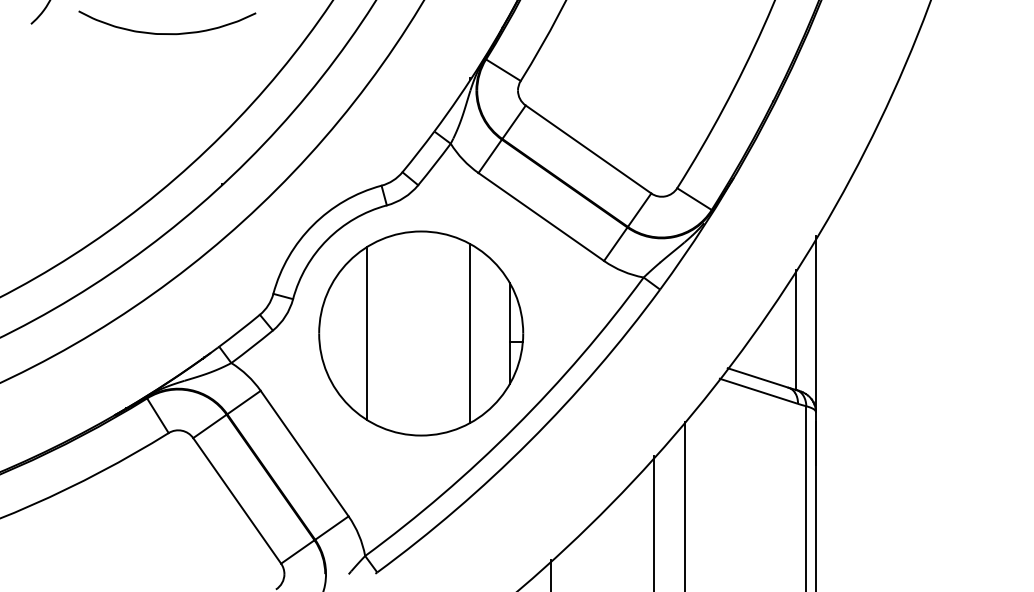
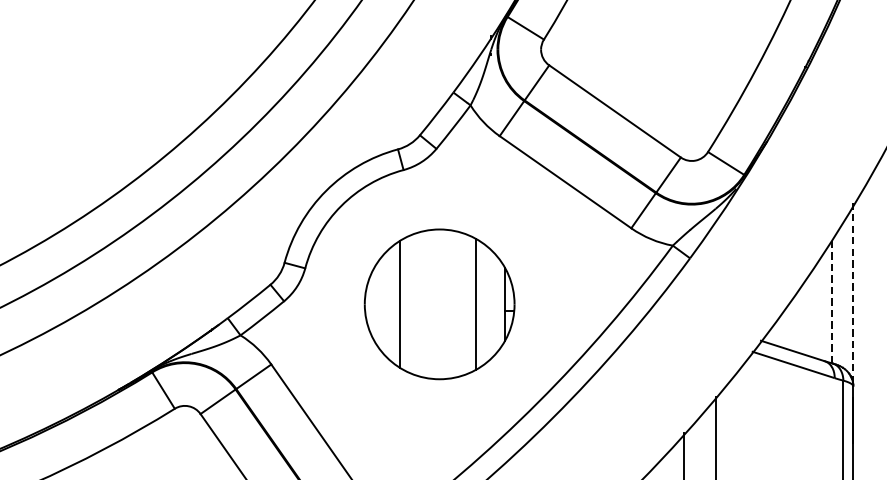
line: (815, 324) -> (853, 294), solid -> dashed
line: (795, 329) -> (832, 300), solid -> dashed
part: (421, 333) -> (439, 304), size x0.7

